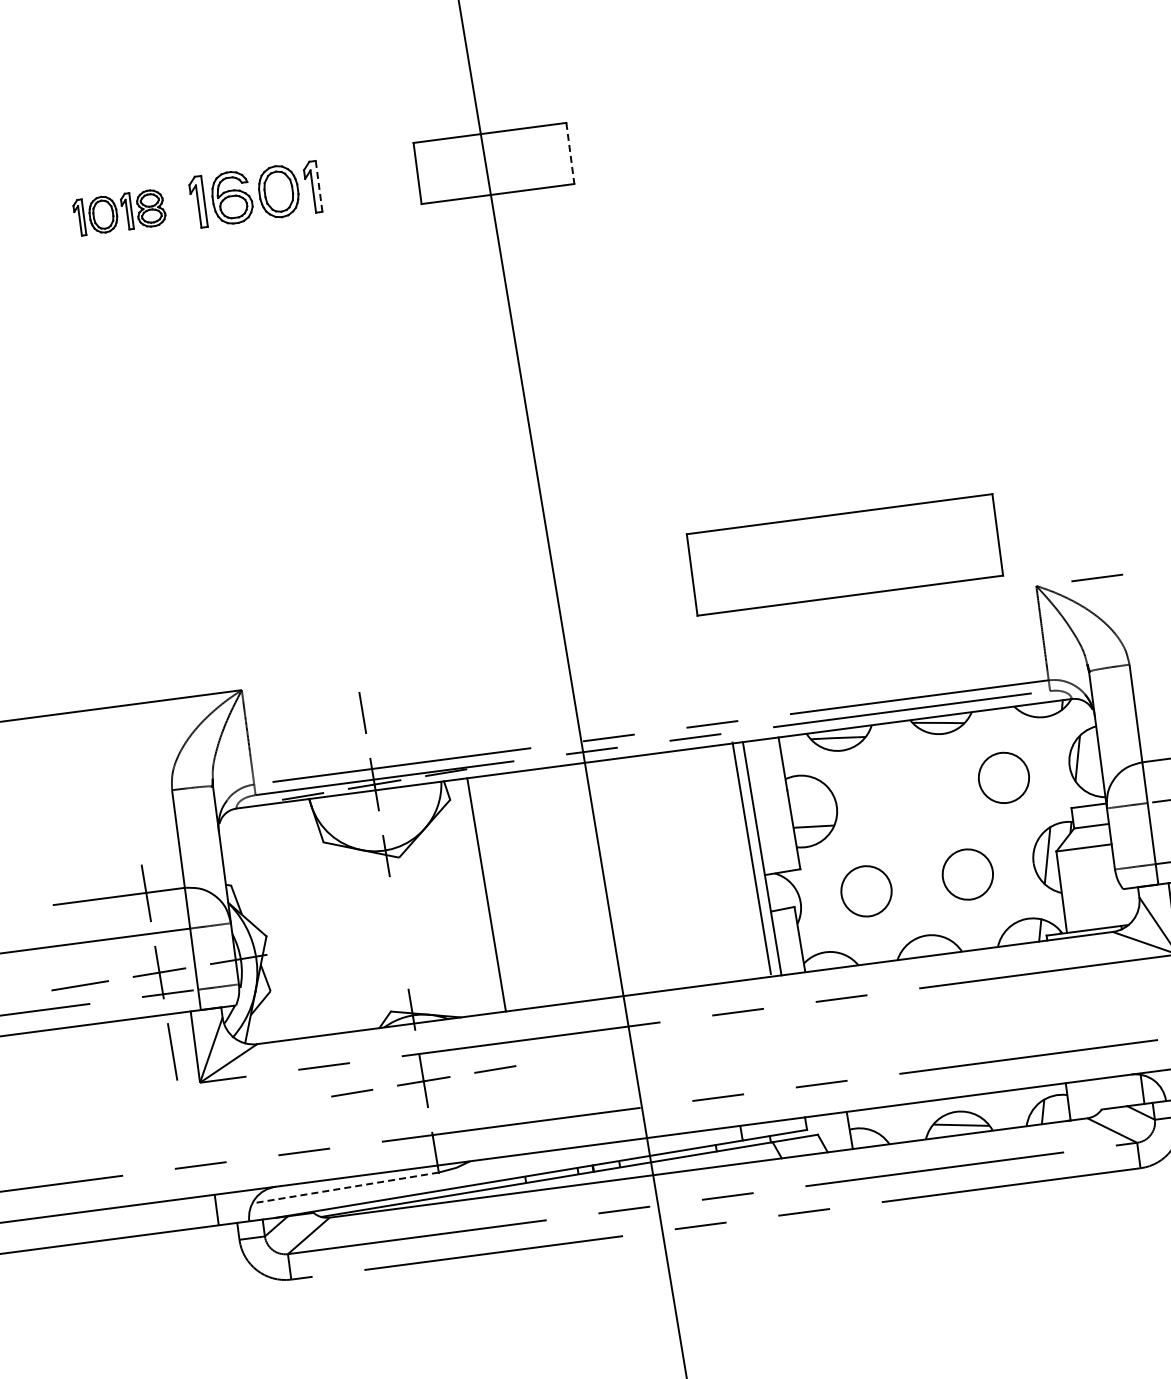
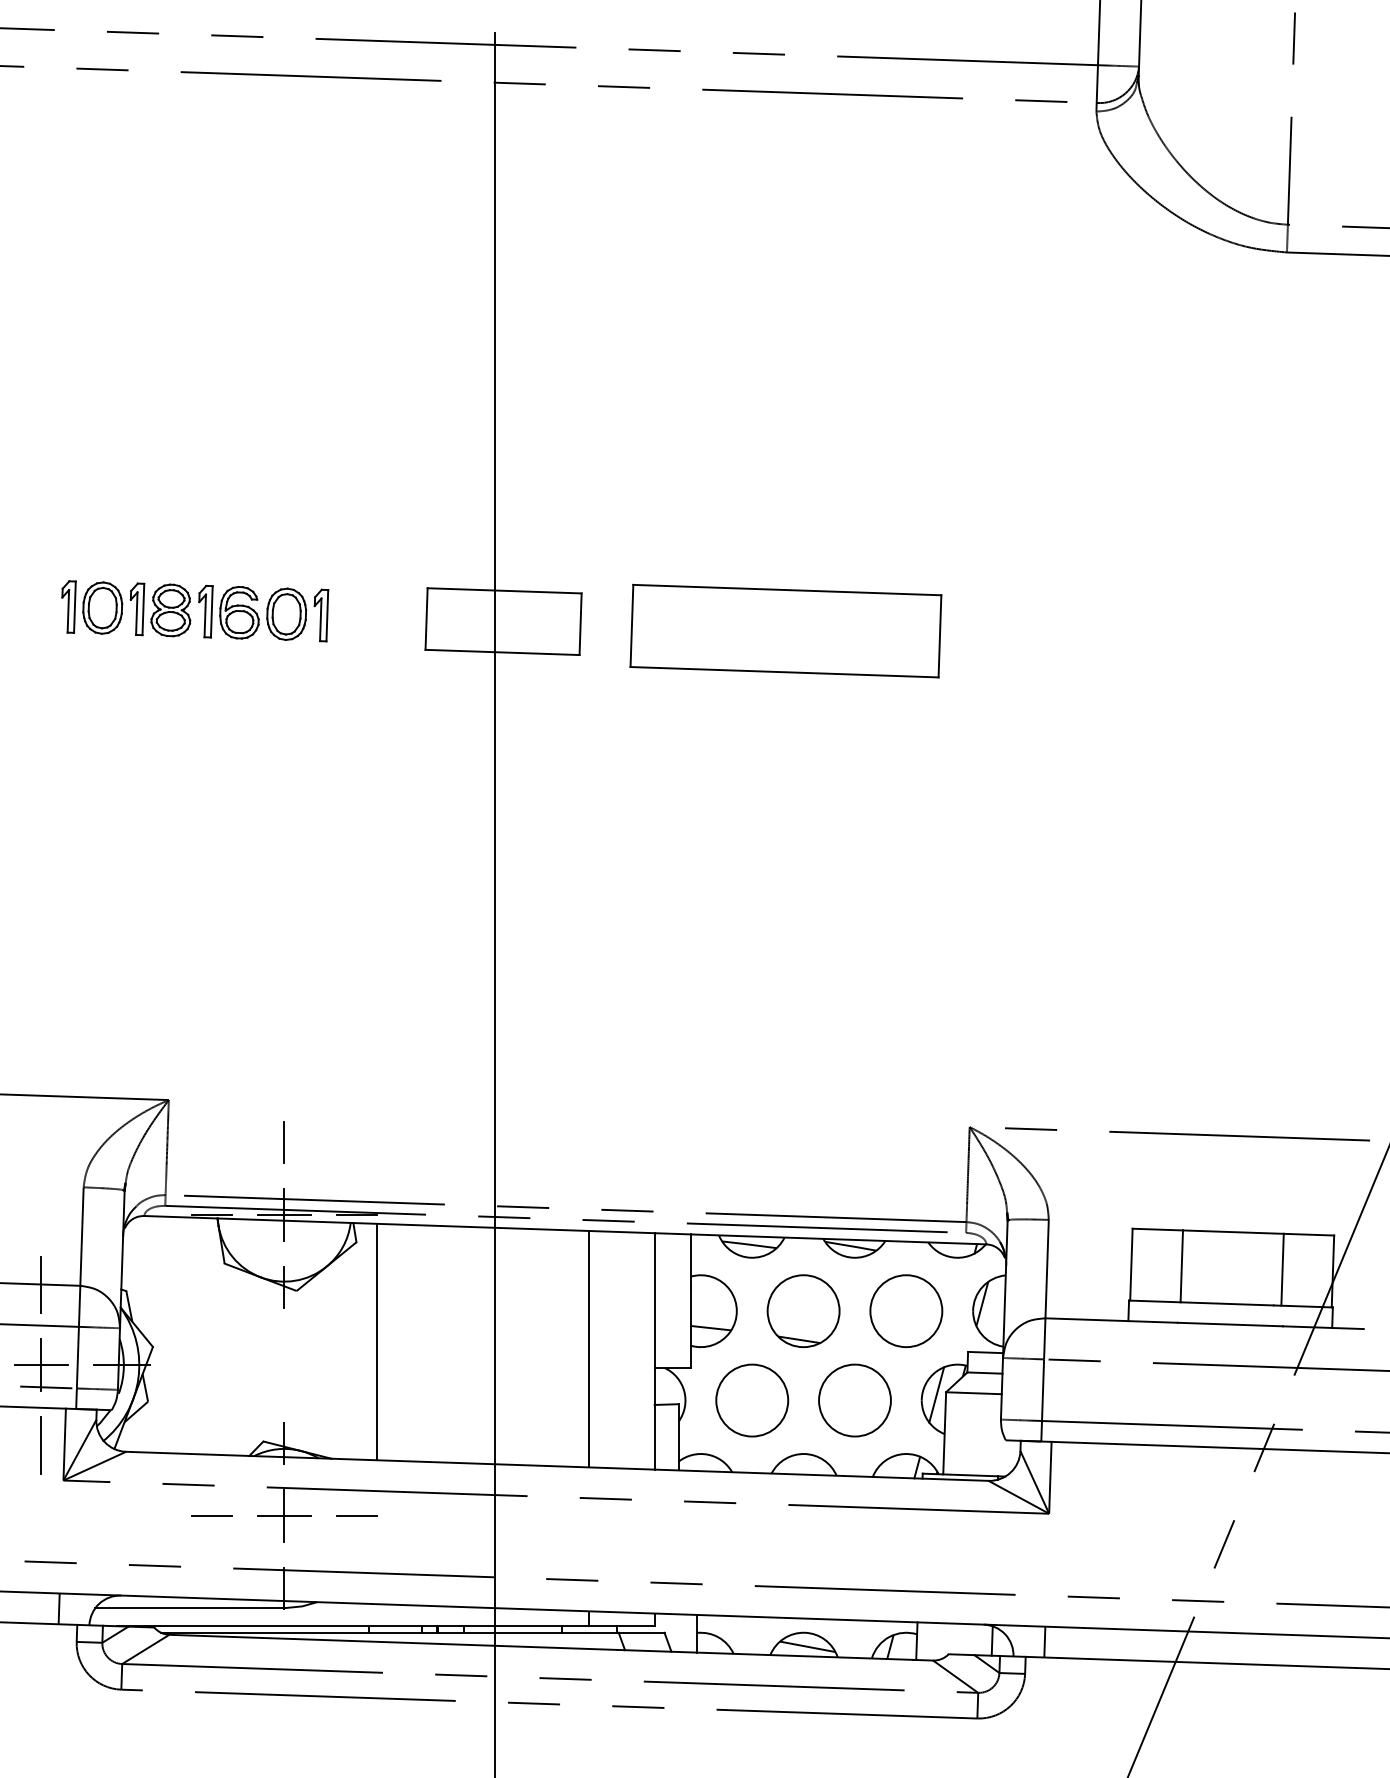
line: (570, 153) -> (580, 624), dashed -> solid
line: (319, 186) -> (327, 615), dashed -> solid
part: (119, 212) -> (126, 608), size x1.43
part: (844, 555) -> (785, 631), moved
circle: (1003, 777) -> (906, 1310), size x1.43
part: (902, 794) -> (803, 1310), added
line: (751, 858) -> (589, 1349), moved
circle: (967, 874) -> (854, 1400), size x1.43
circle: (866, 891) -> (752, 1400), size x1.43
line: (345, 1188) -> (189, 1608), dashed -> solid

